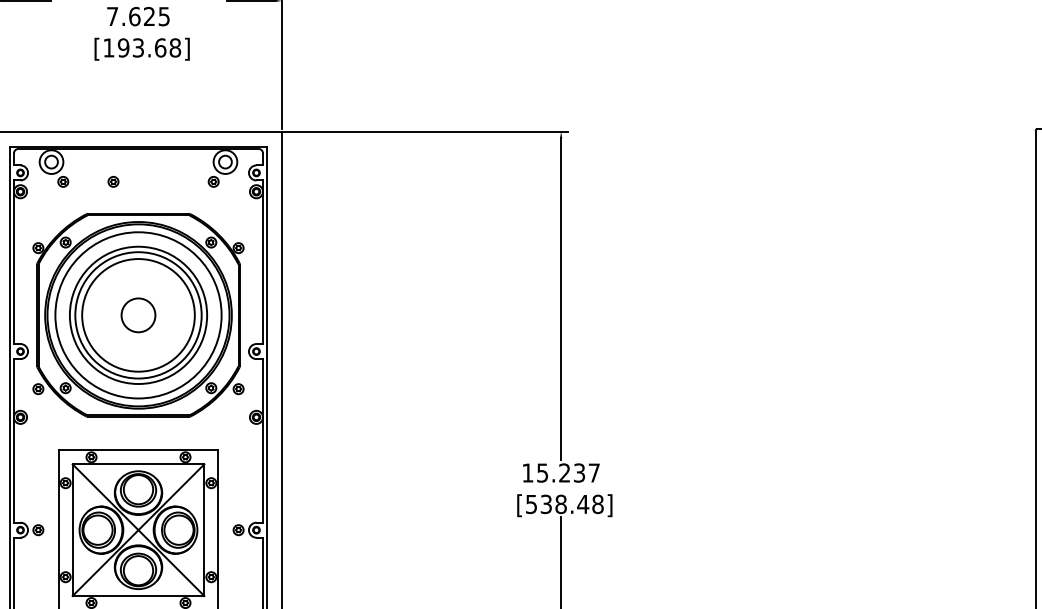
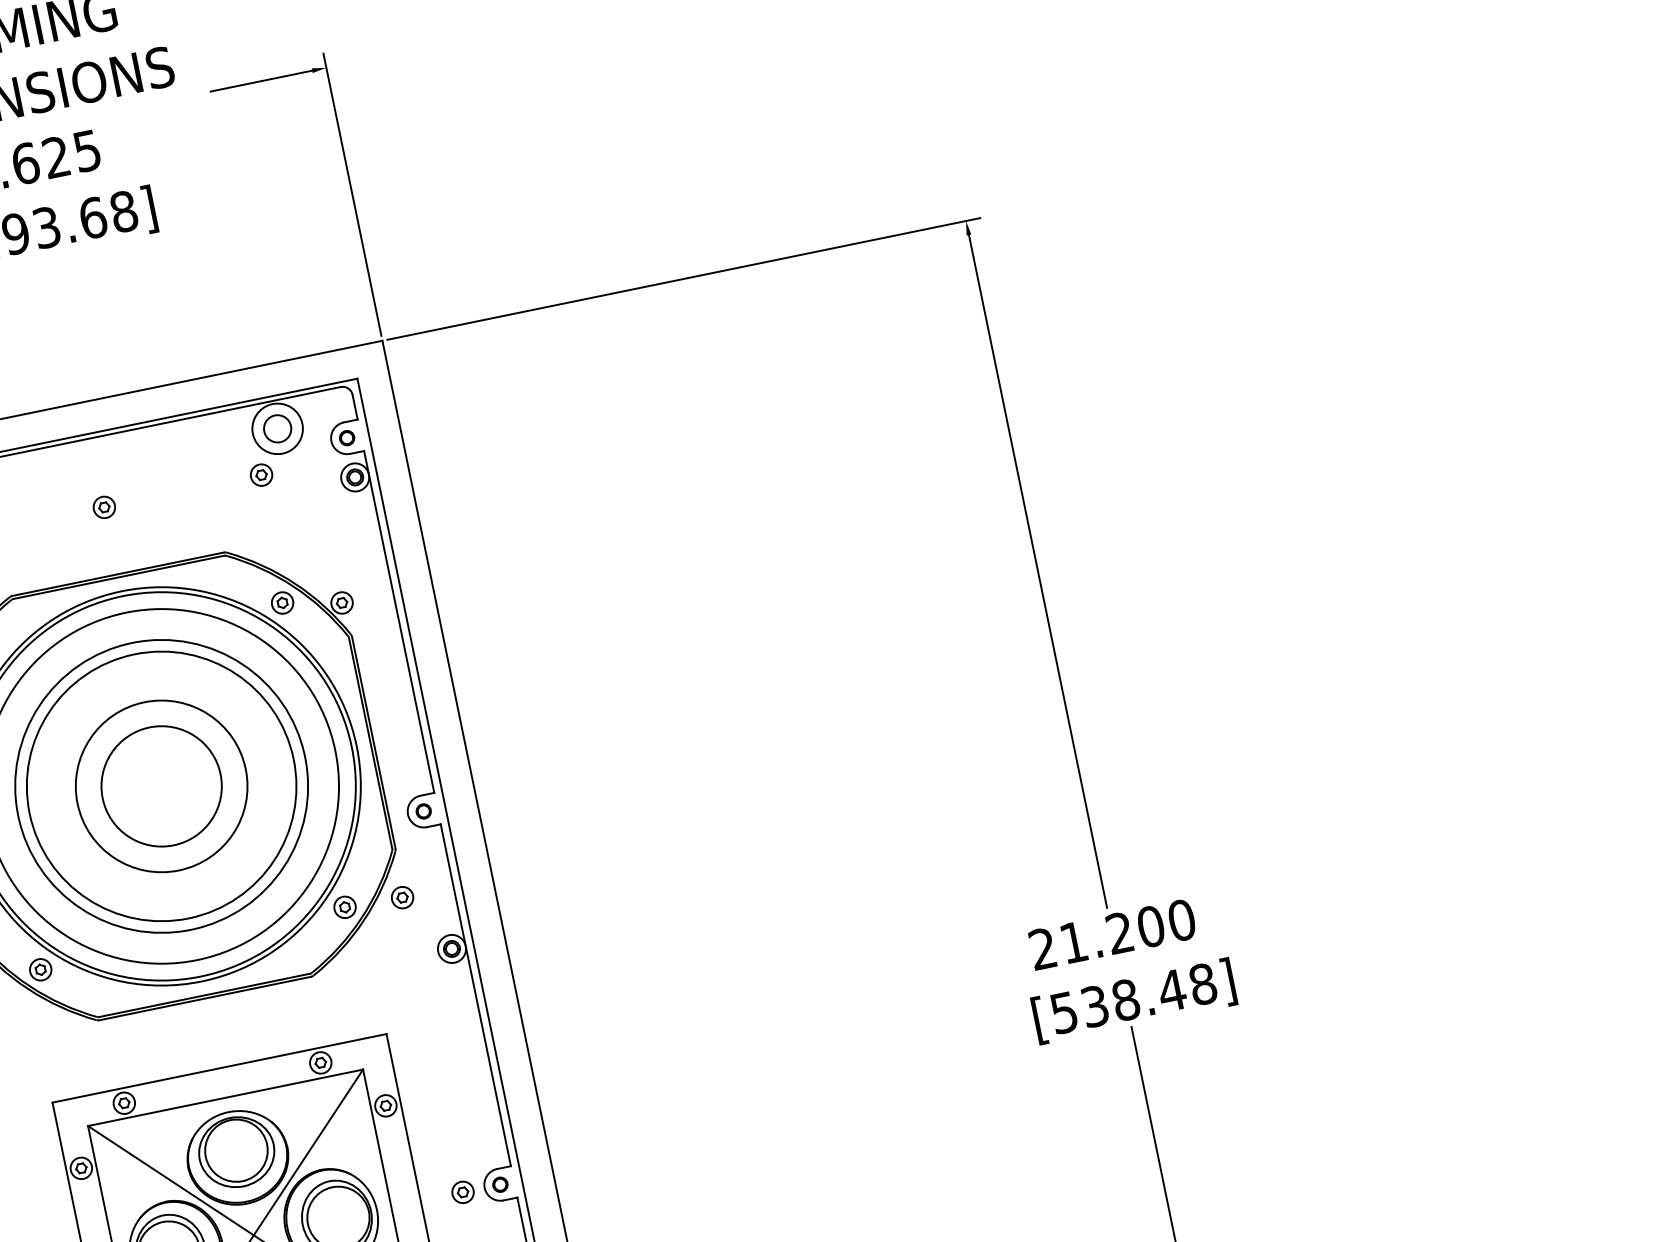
part: (113, 181) -> (104, 506), moved
circle: (138, 315) -> (161, 786), size x0.71
circle: (138, 315) -> (161, 786), size x1.67
text: (561, 472) -> (1113, 933), 15.237 -> 21.200

